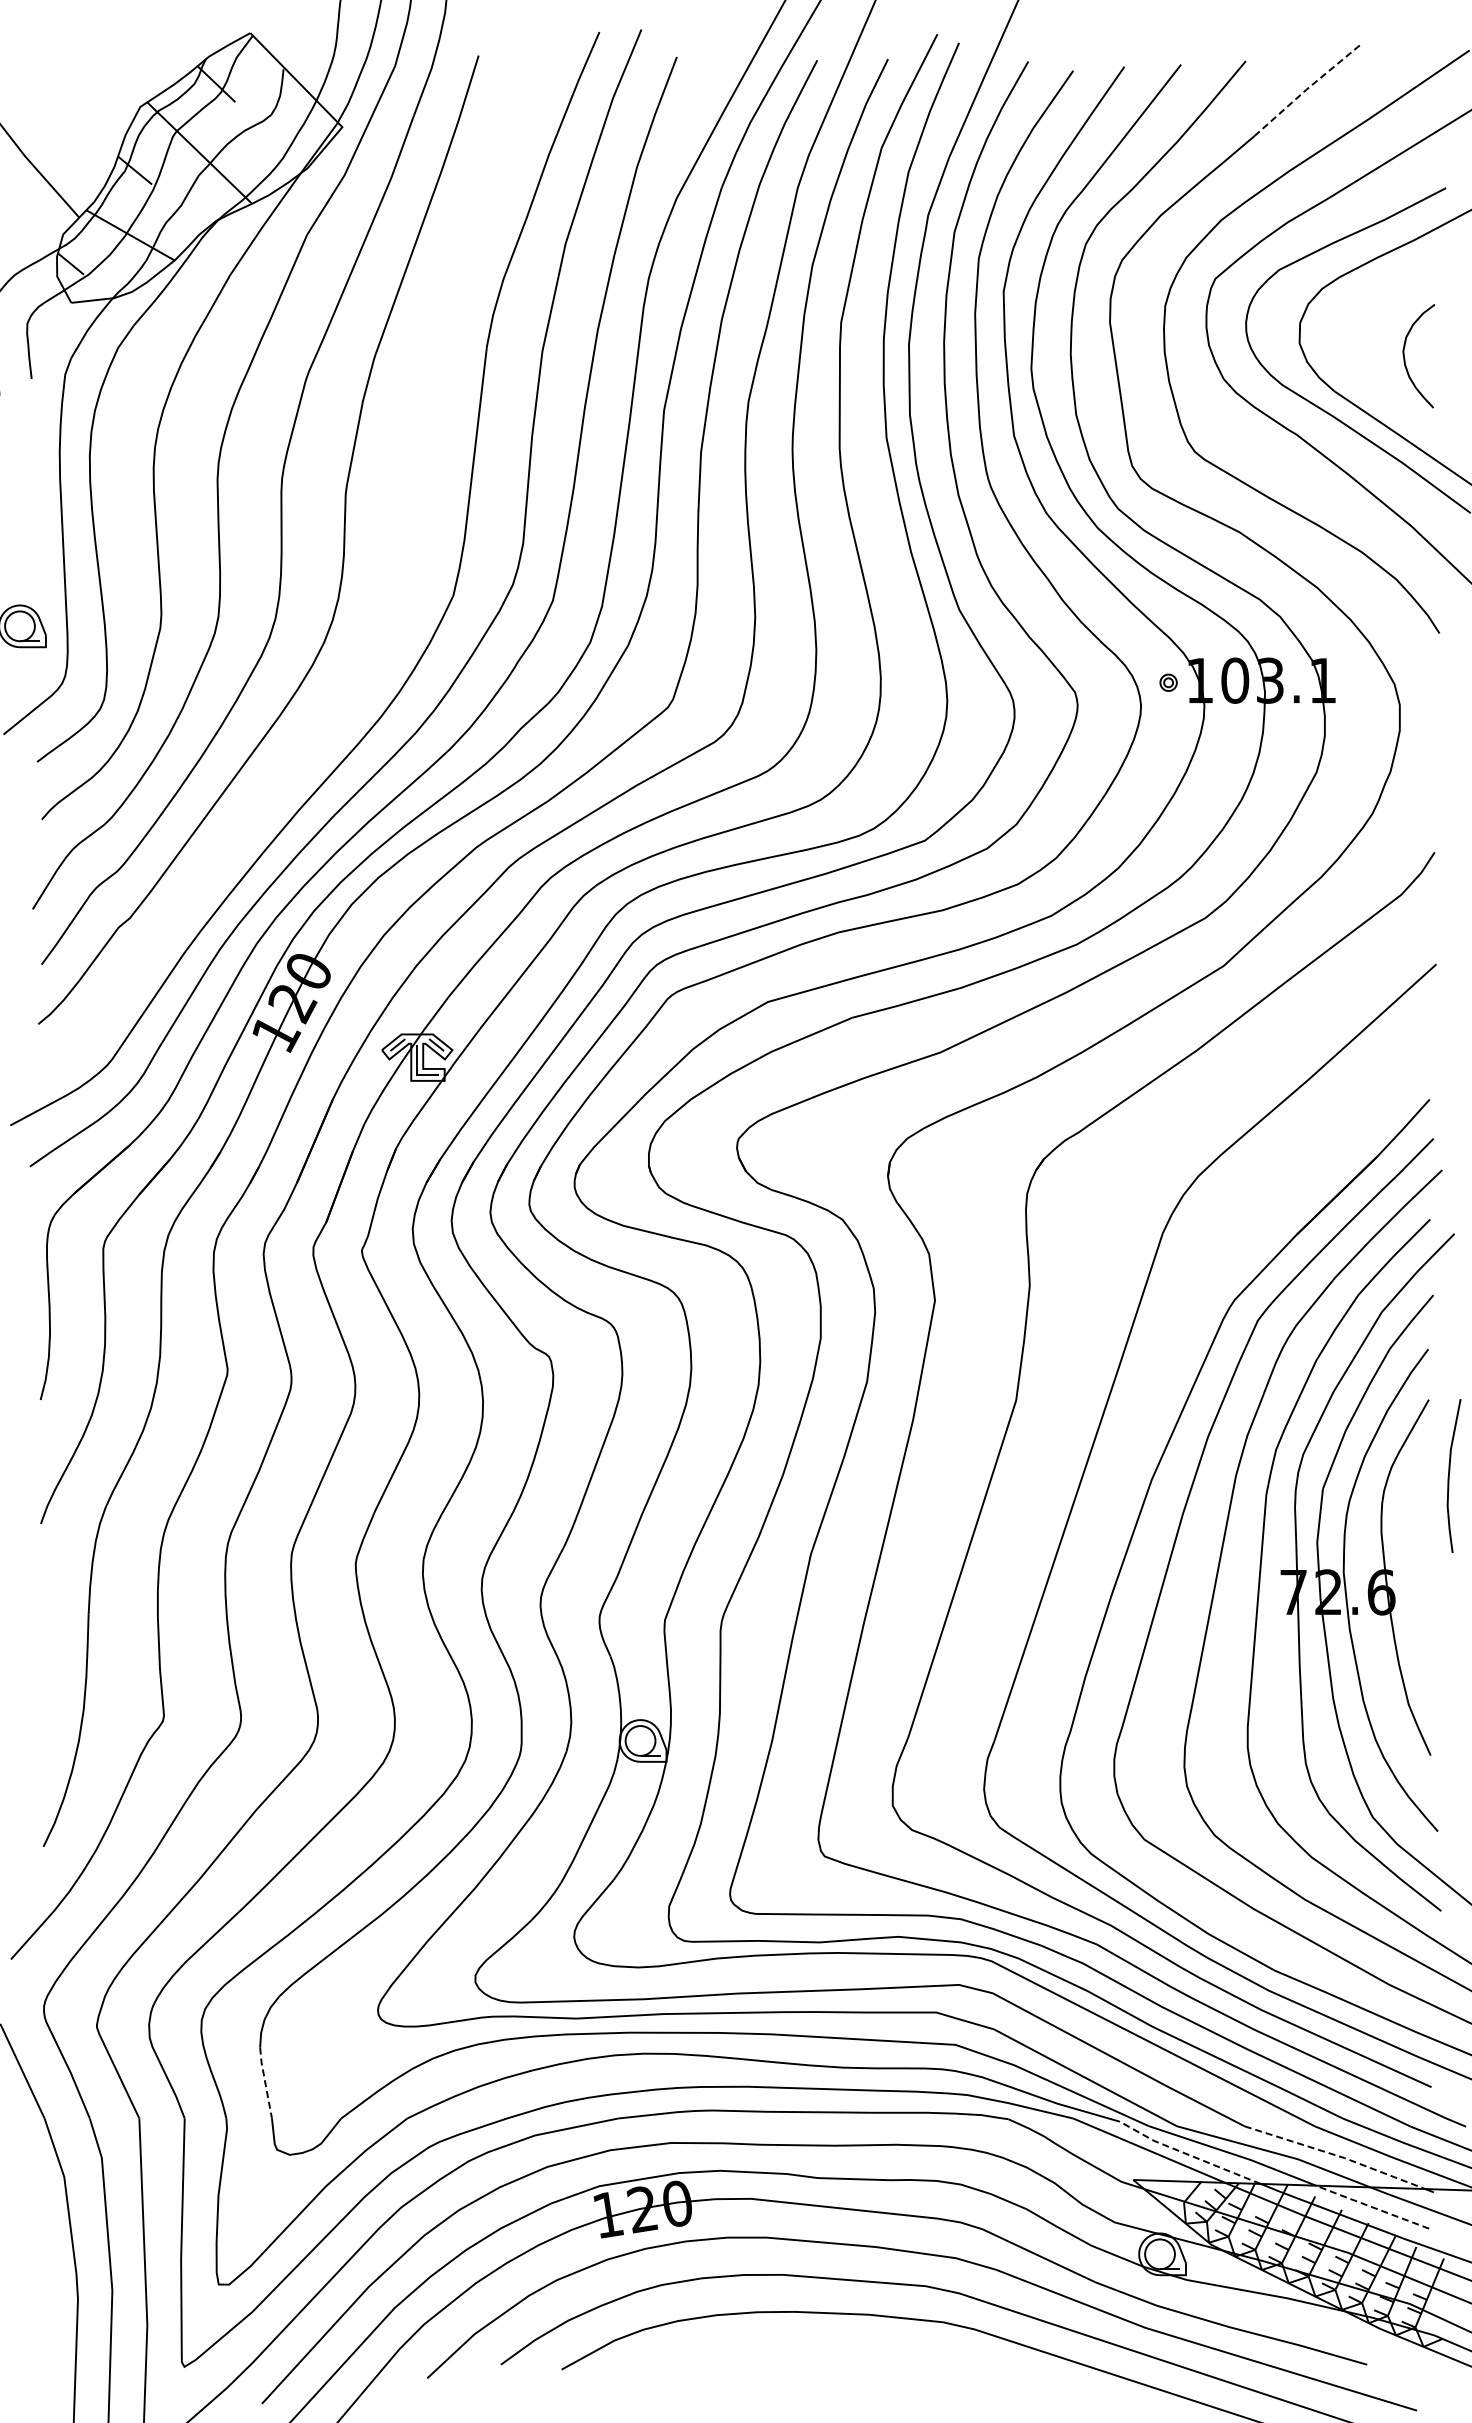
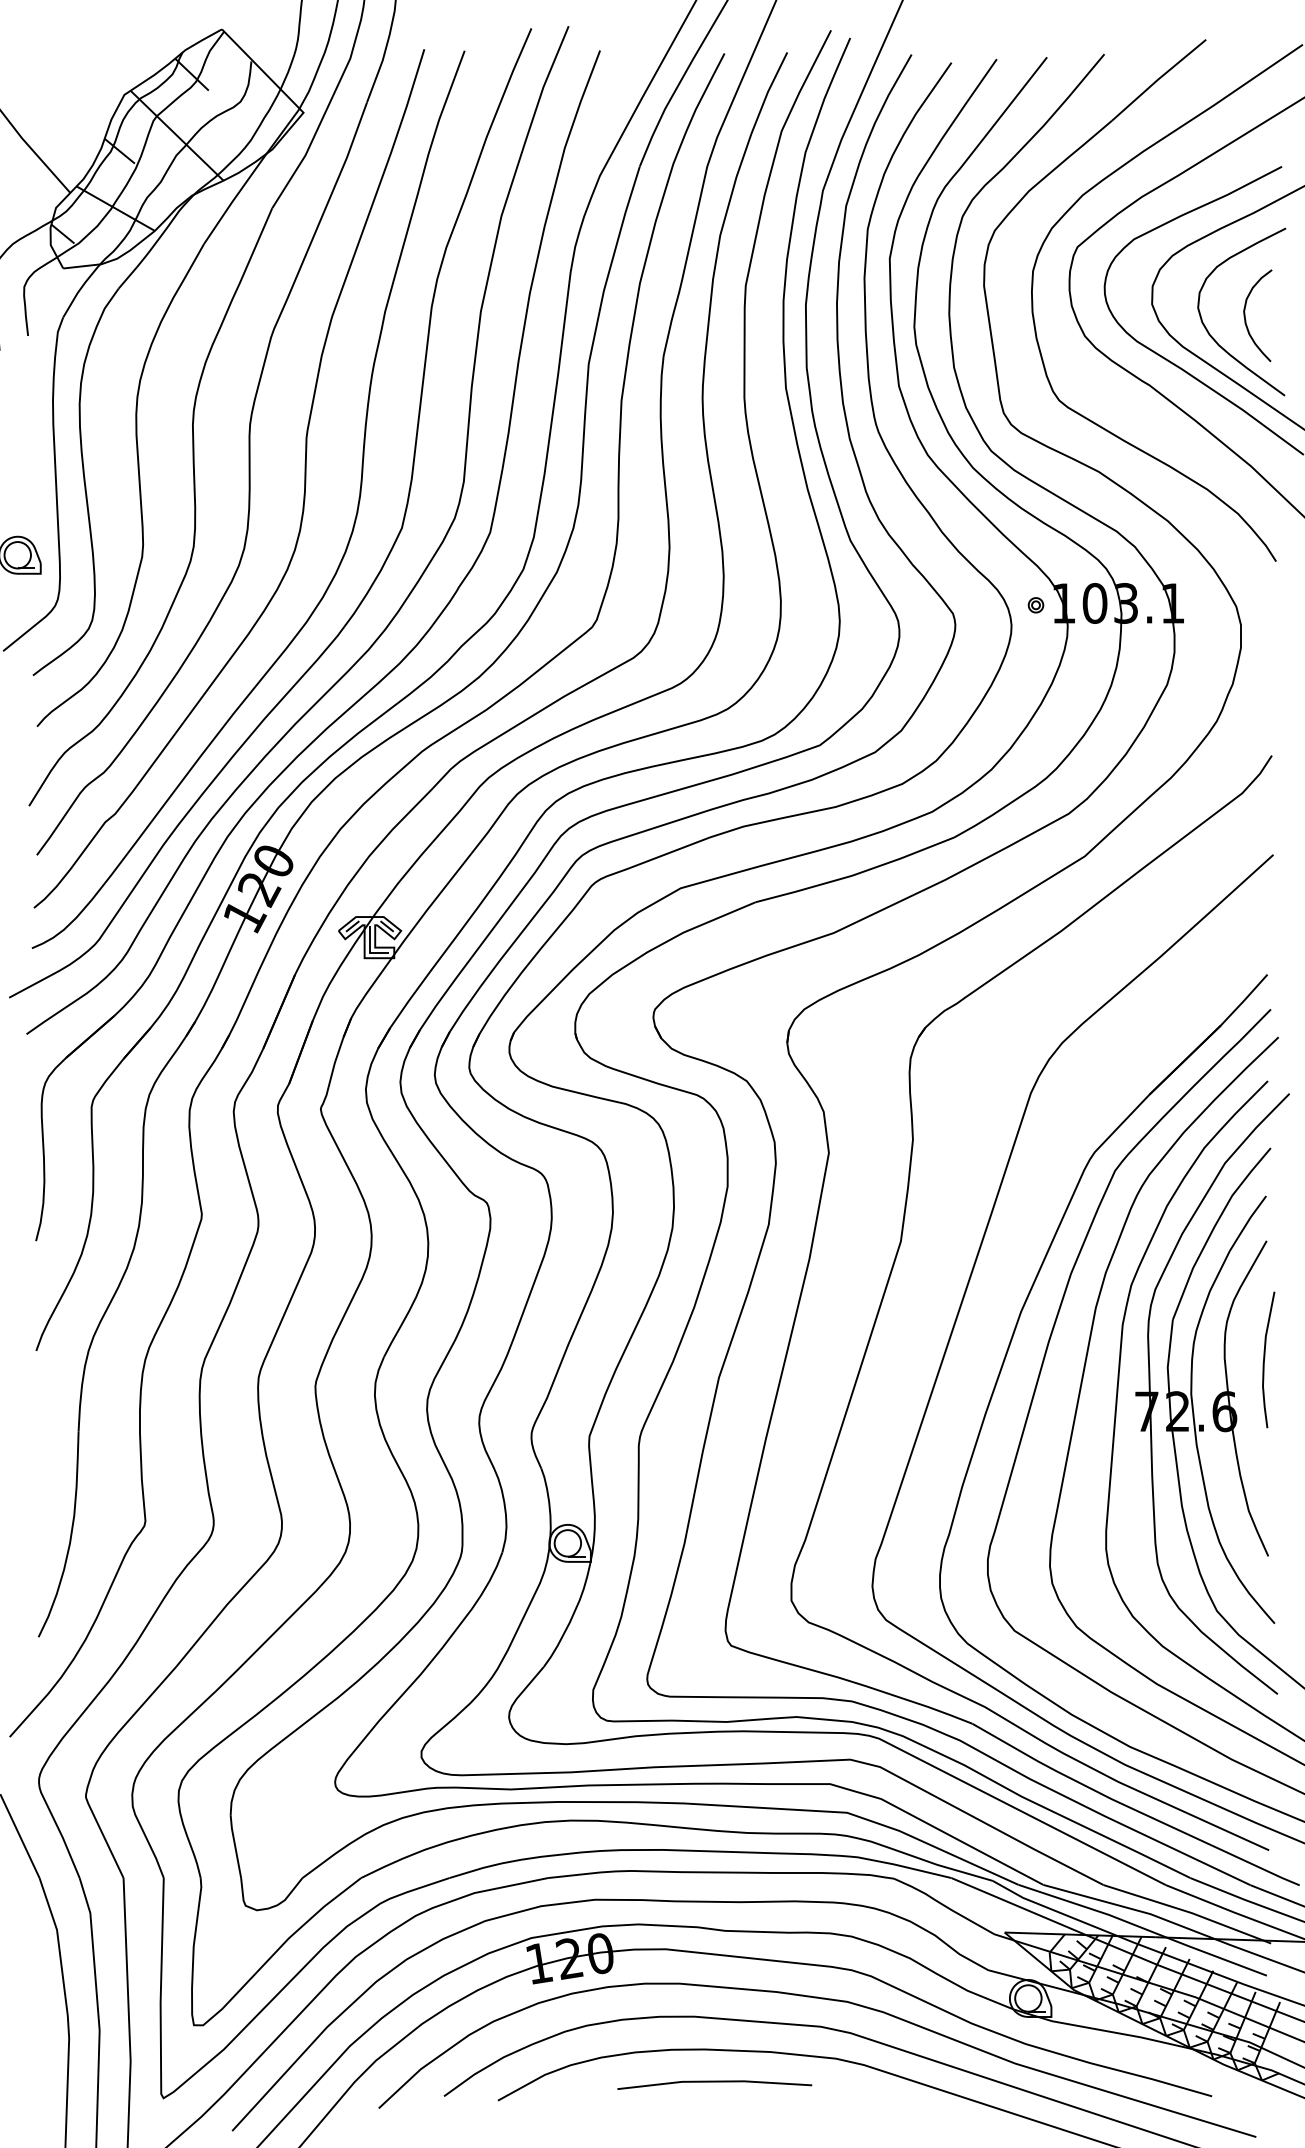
line: (1306, 89) -> (1158, 79), dashed -> solid
curve: (1363, 373) -> (1208, 331), added
curve: (398, 591) -> (353, 524), added
curve: (1449, 1475) -> (1264, 1359), moved
line: (265, 2082) -> (235, 1846), dashed -> solid
line: (1187, 2154) -> (1052, 1909), dashed -> solid
line: (1337, 2155) -> (1185, 1910), dashed -> solid
line: (1371, 2206) -> (1215, 1956), dashed -> solid
line: (806, 2348) -> (714, 2081), added

